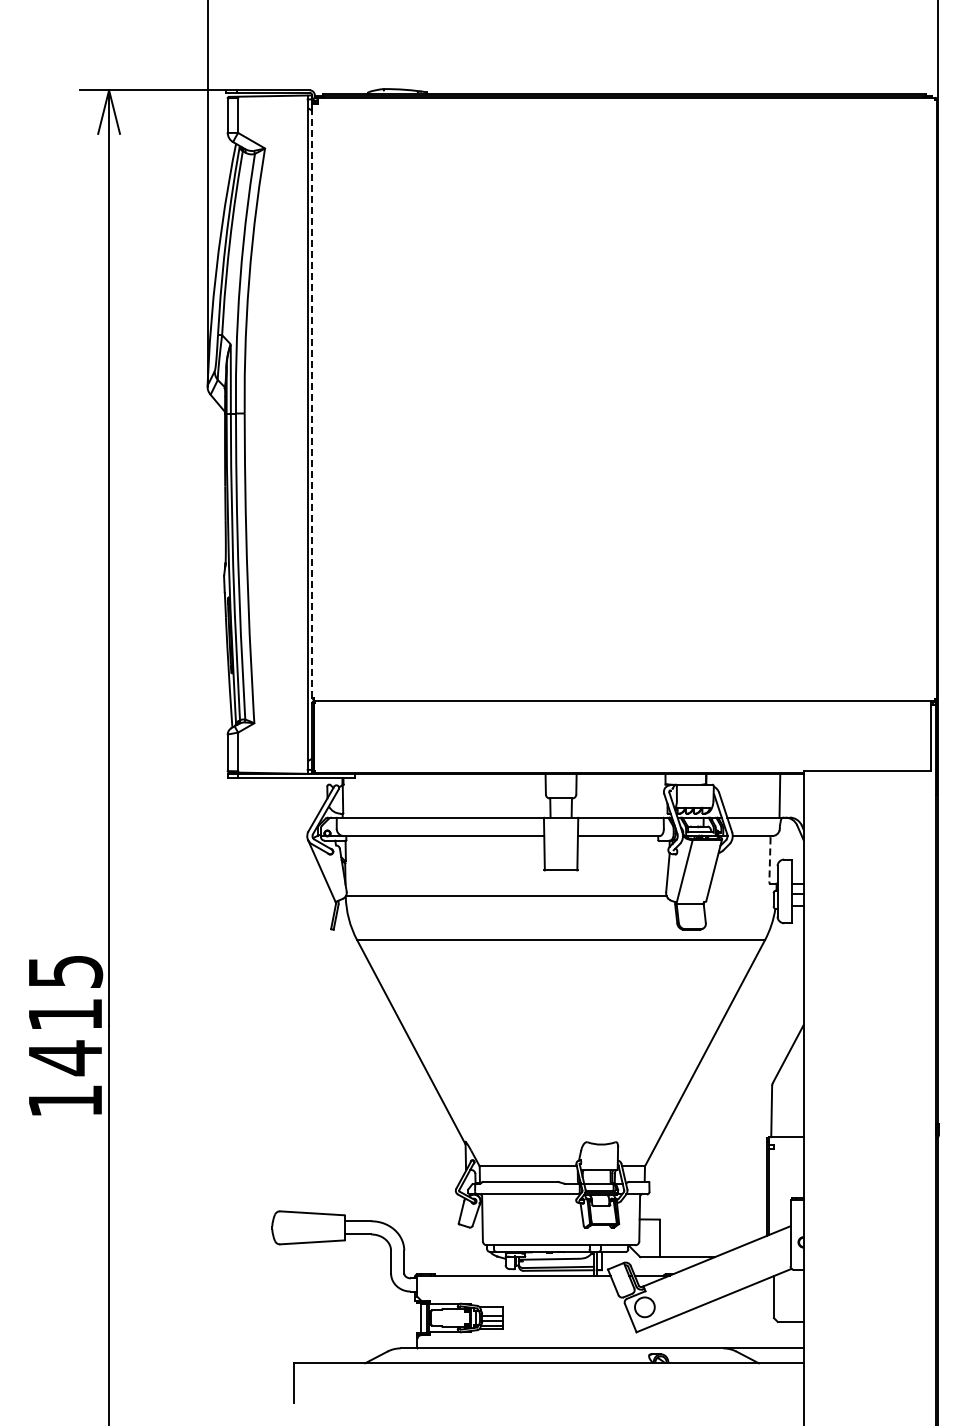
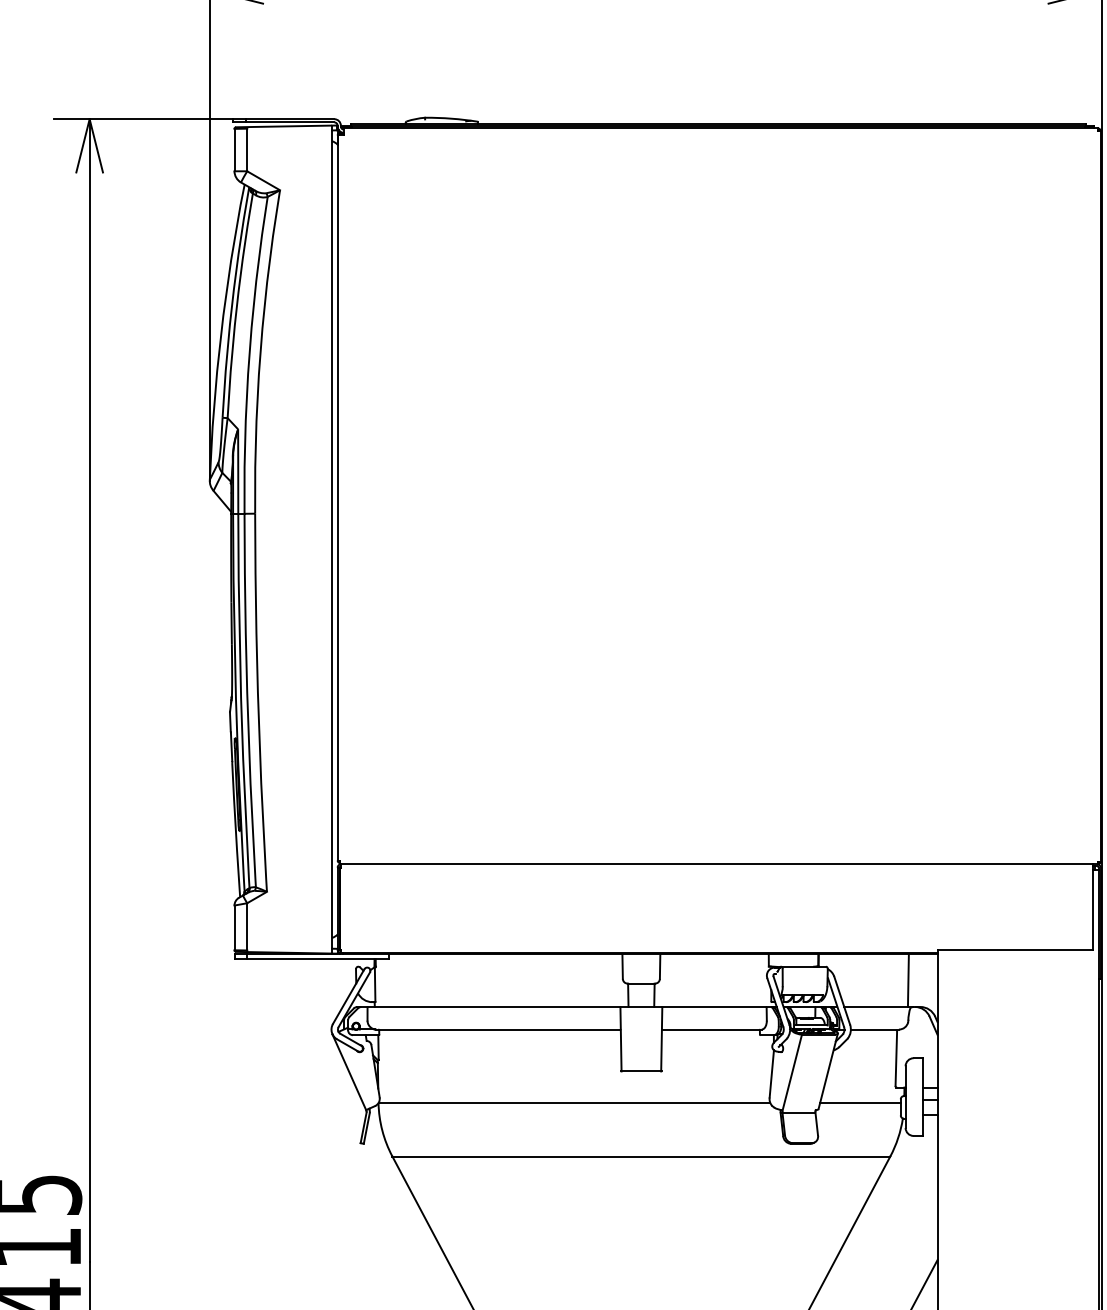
line: (312, 396) -> (337, 492), dashed -> solid
line: (769, 860) -> (895, 1059), dashed -> solid
line: (740, 896) -> (860, 1103), added

